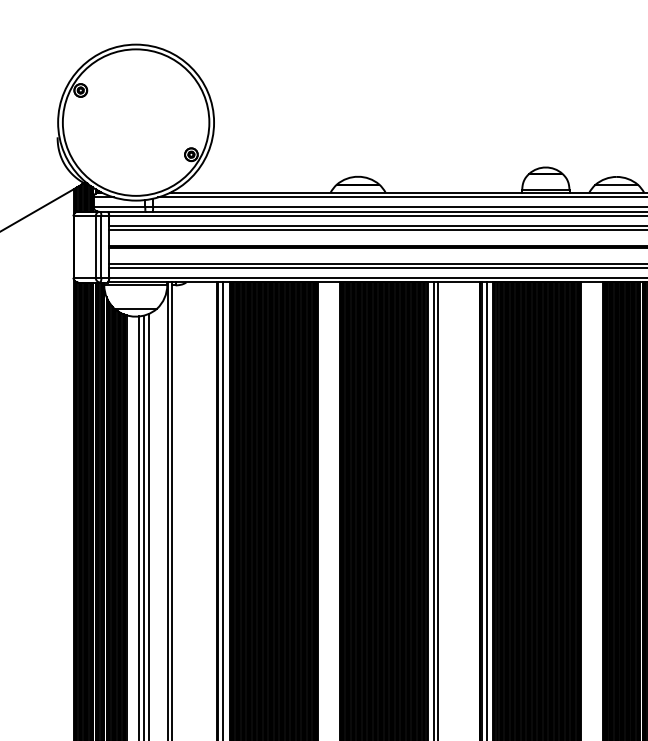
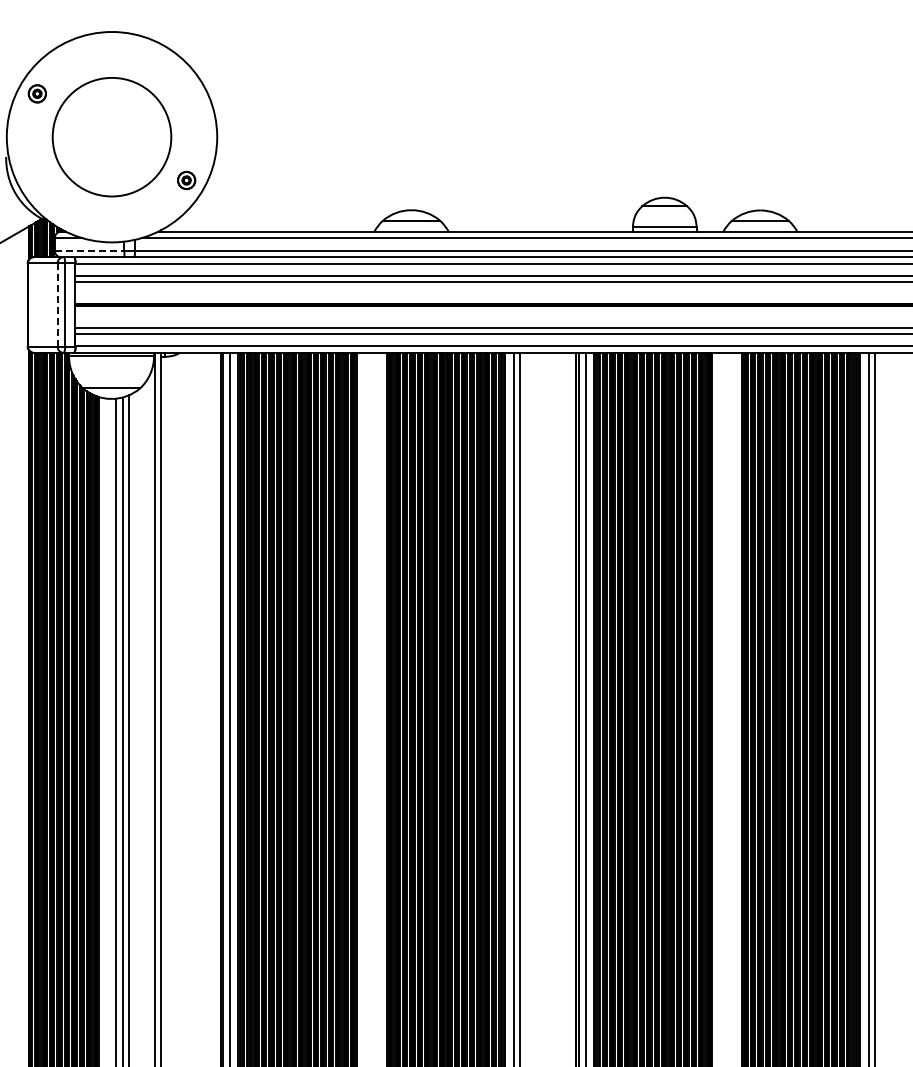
circle: (135, 122) -> (111, 137), size x0.6
line: (119, 206) -> (89, 250), solid -> dashed
line: (95, 247) -> (57, 305), solid -> dashed

